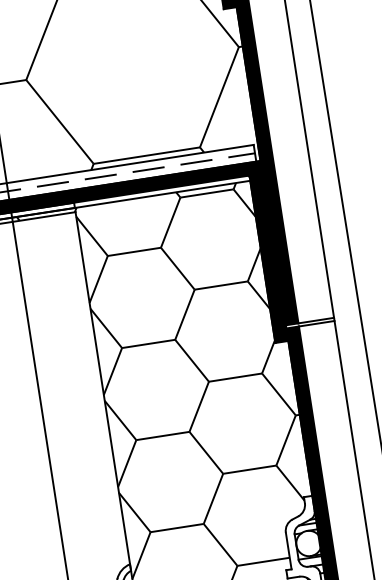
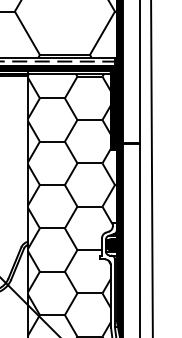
fill: (307, 542) -> (111, 244), added

